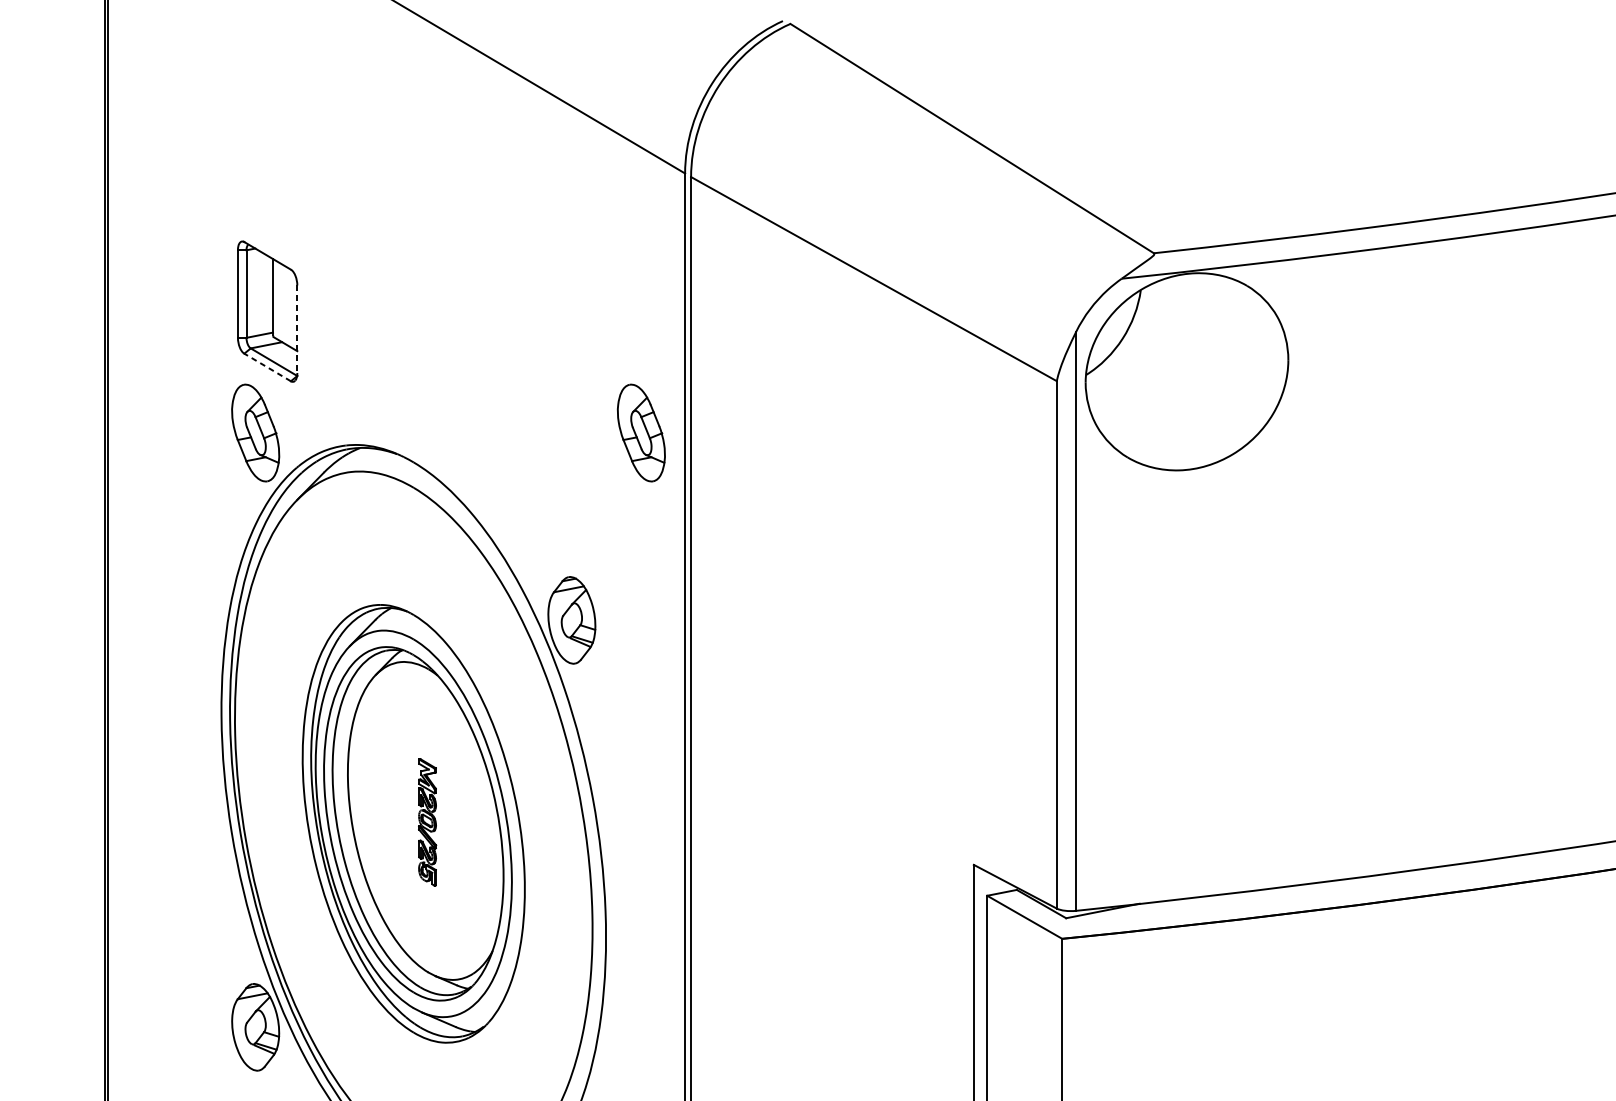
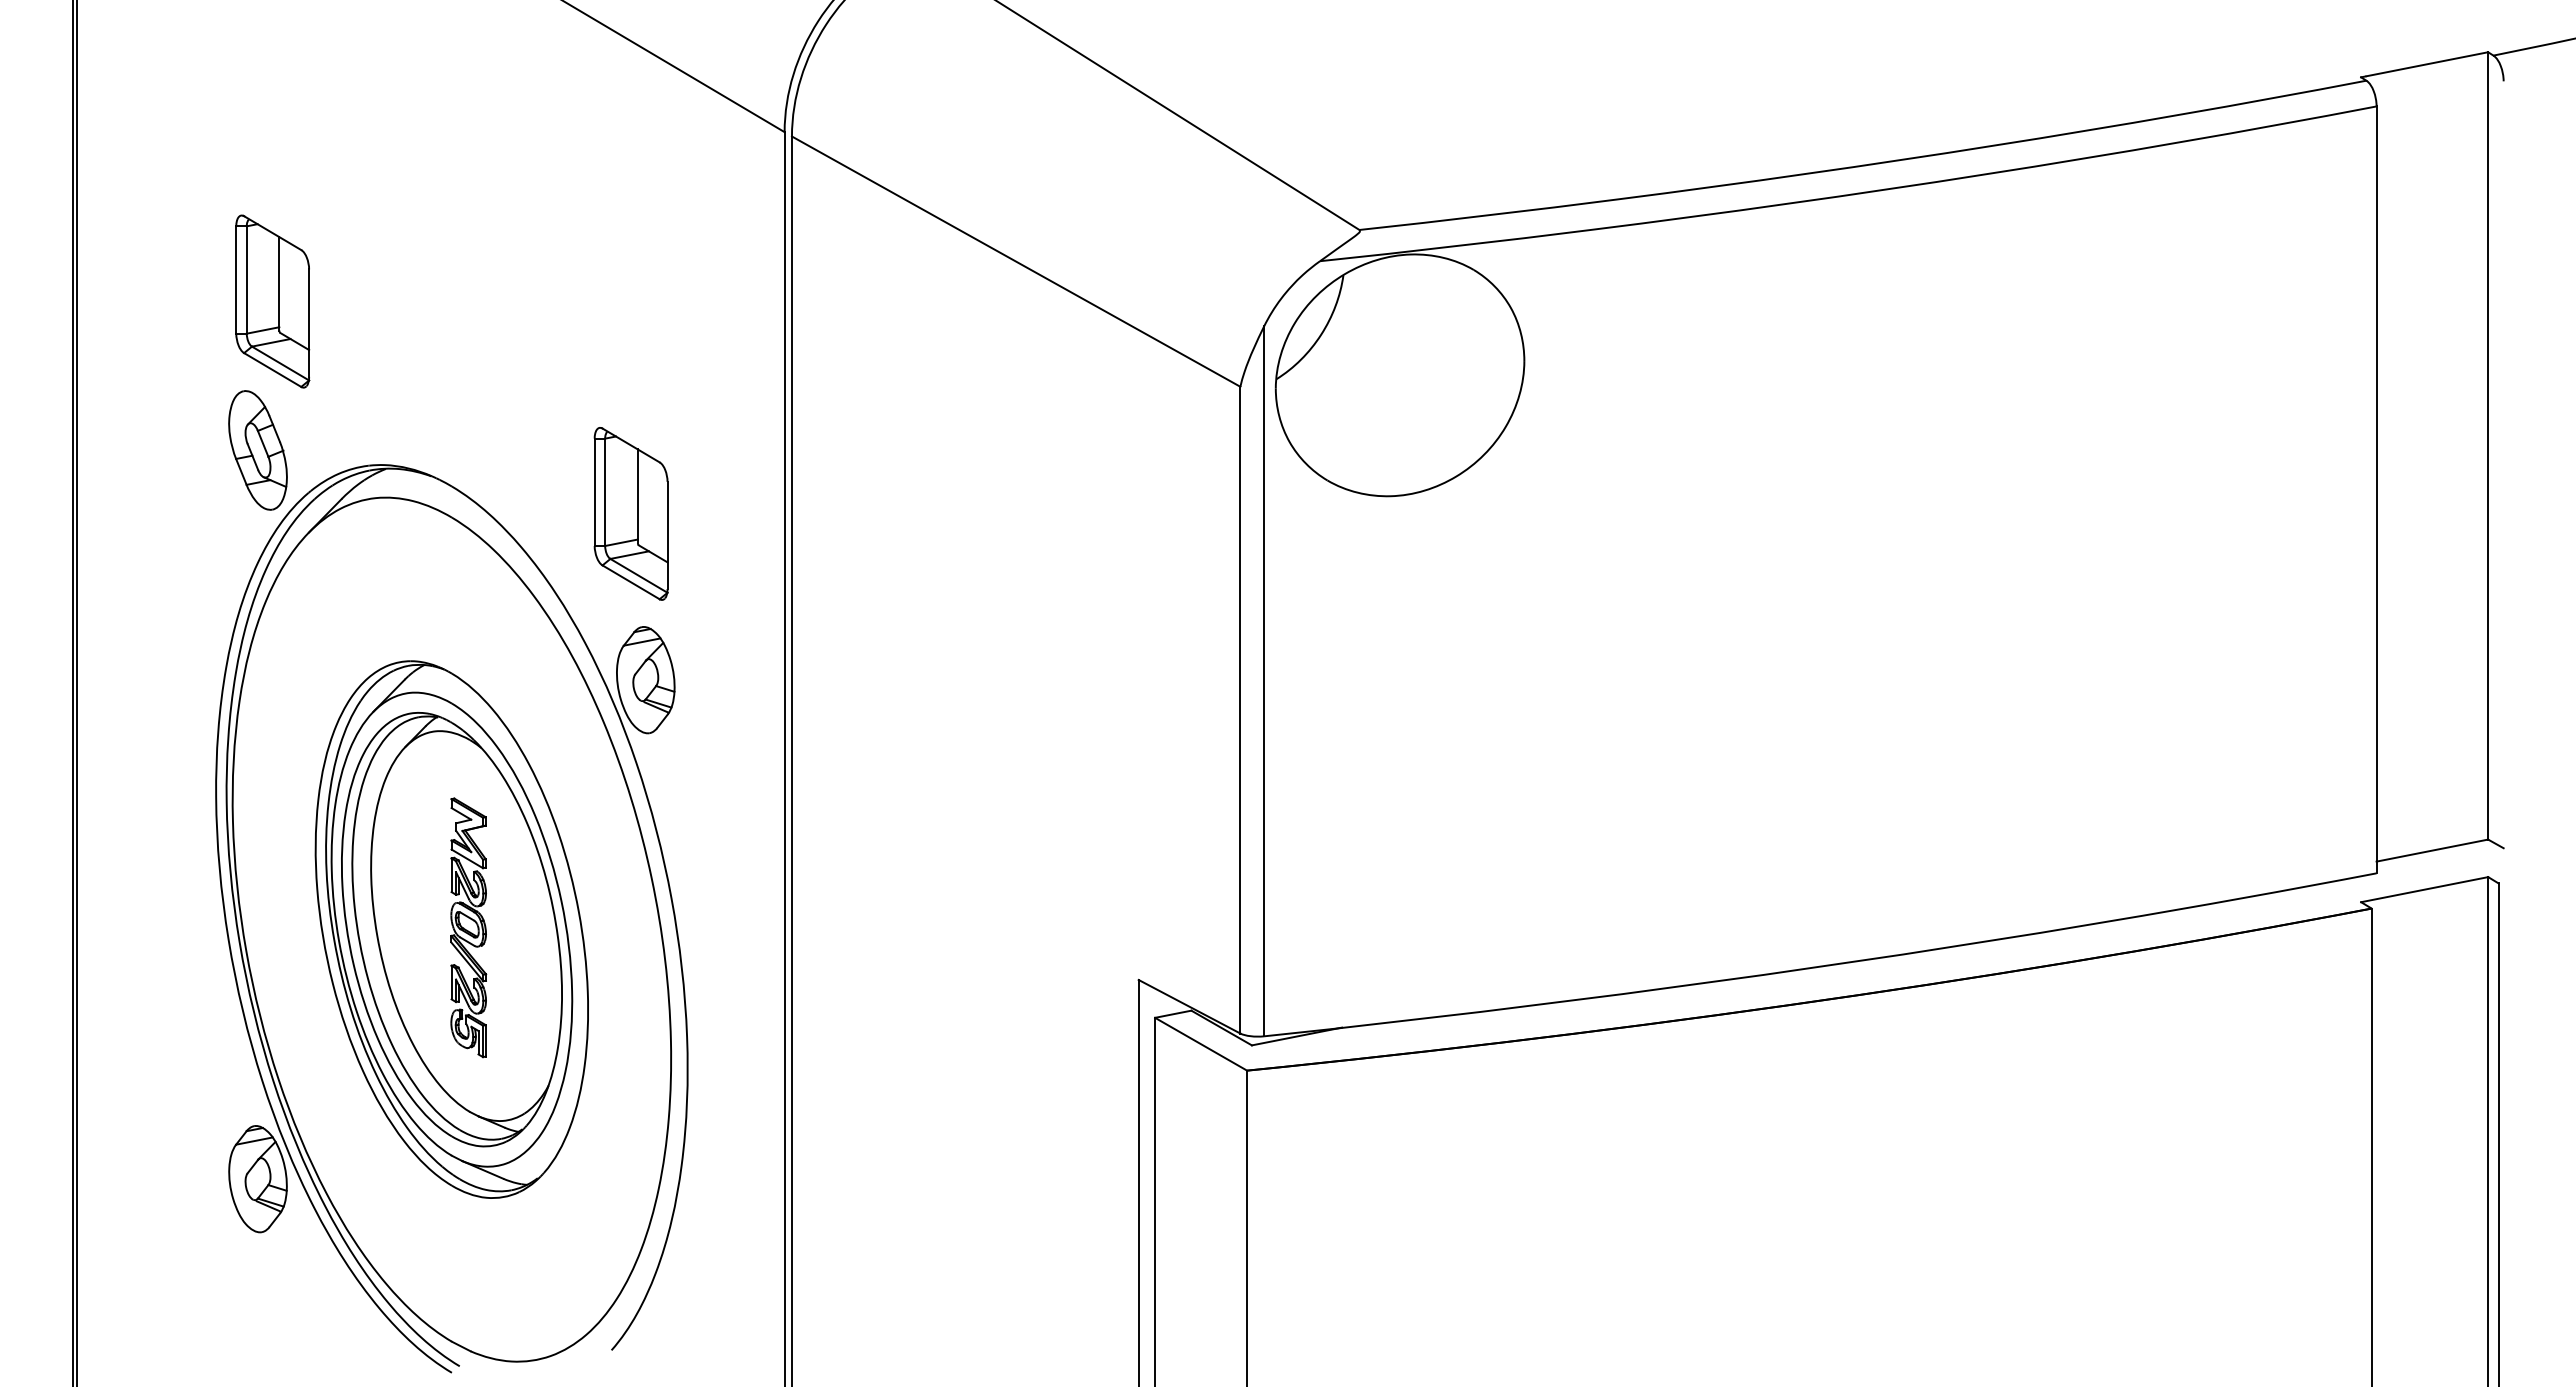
line: (297, 329) -> (309, 323), dashed -> solid
line: (267, 367) -> (272, 369), dashed -> solid
part: (640, 433) -> (730, 450), removed
part: (559, 484) -> (630, 513), added
part: (427, 822) -> (468, 927), size x1.67

